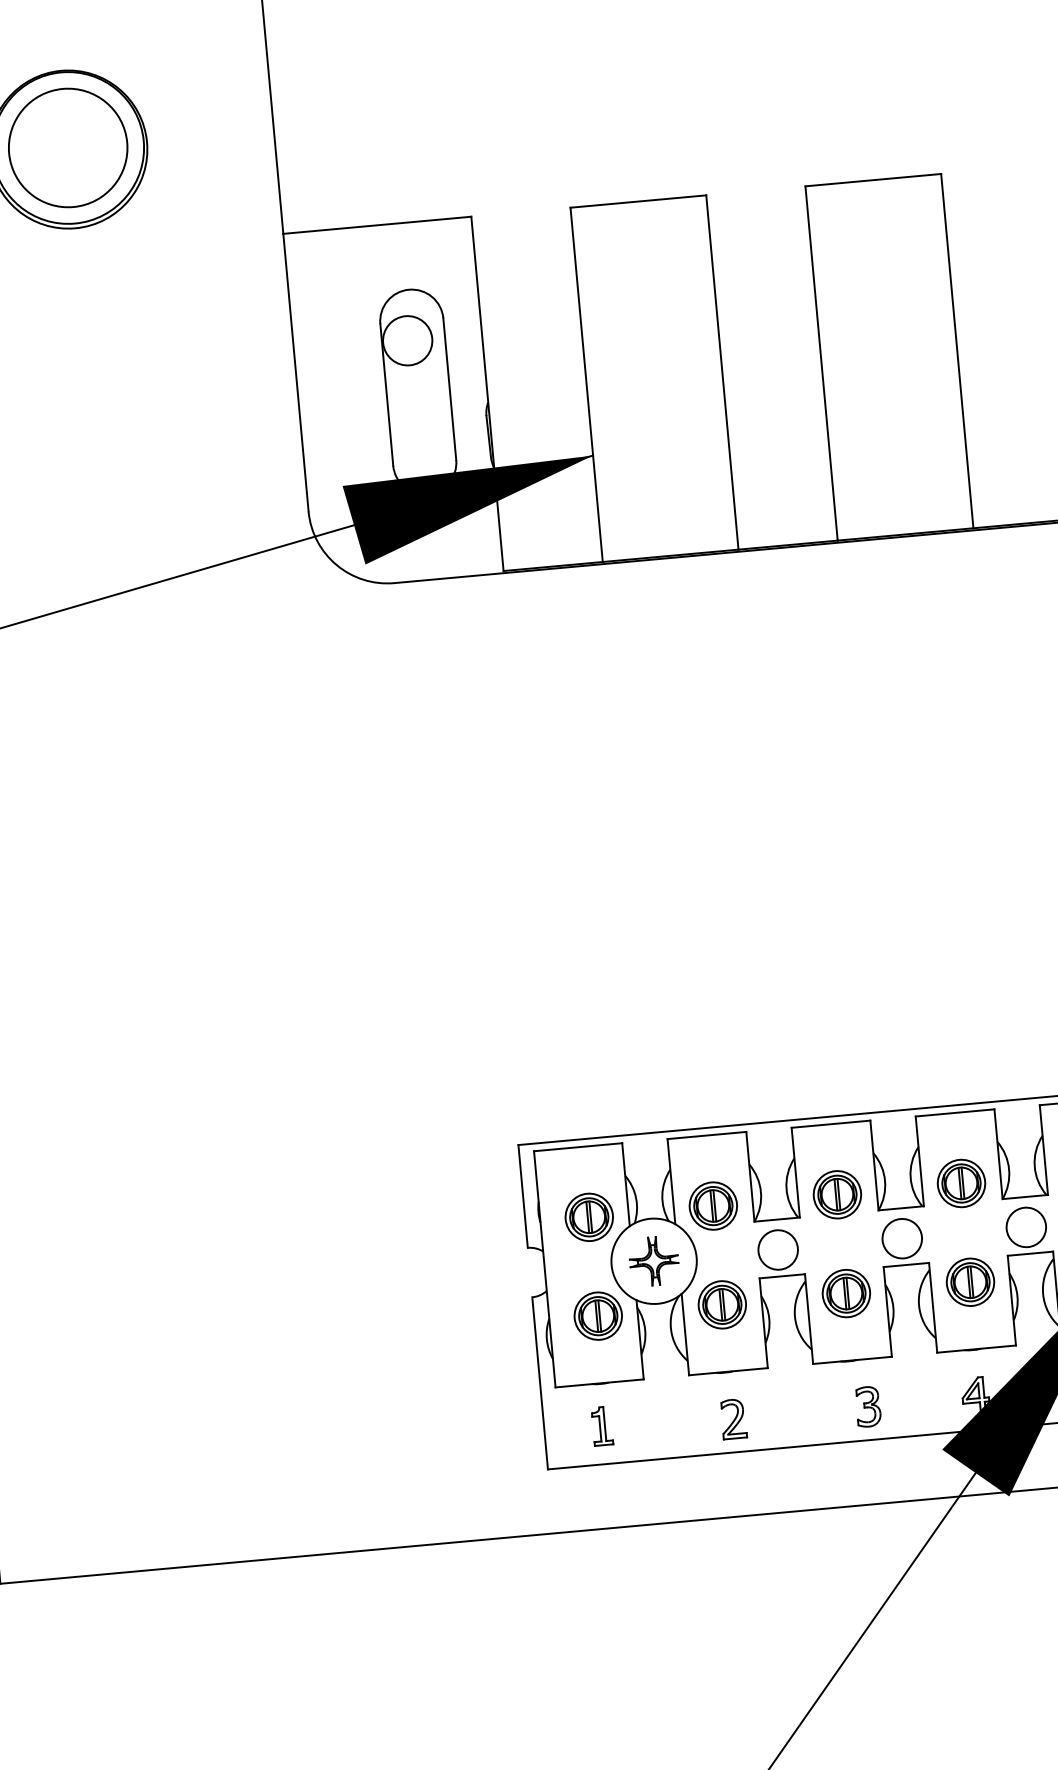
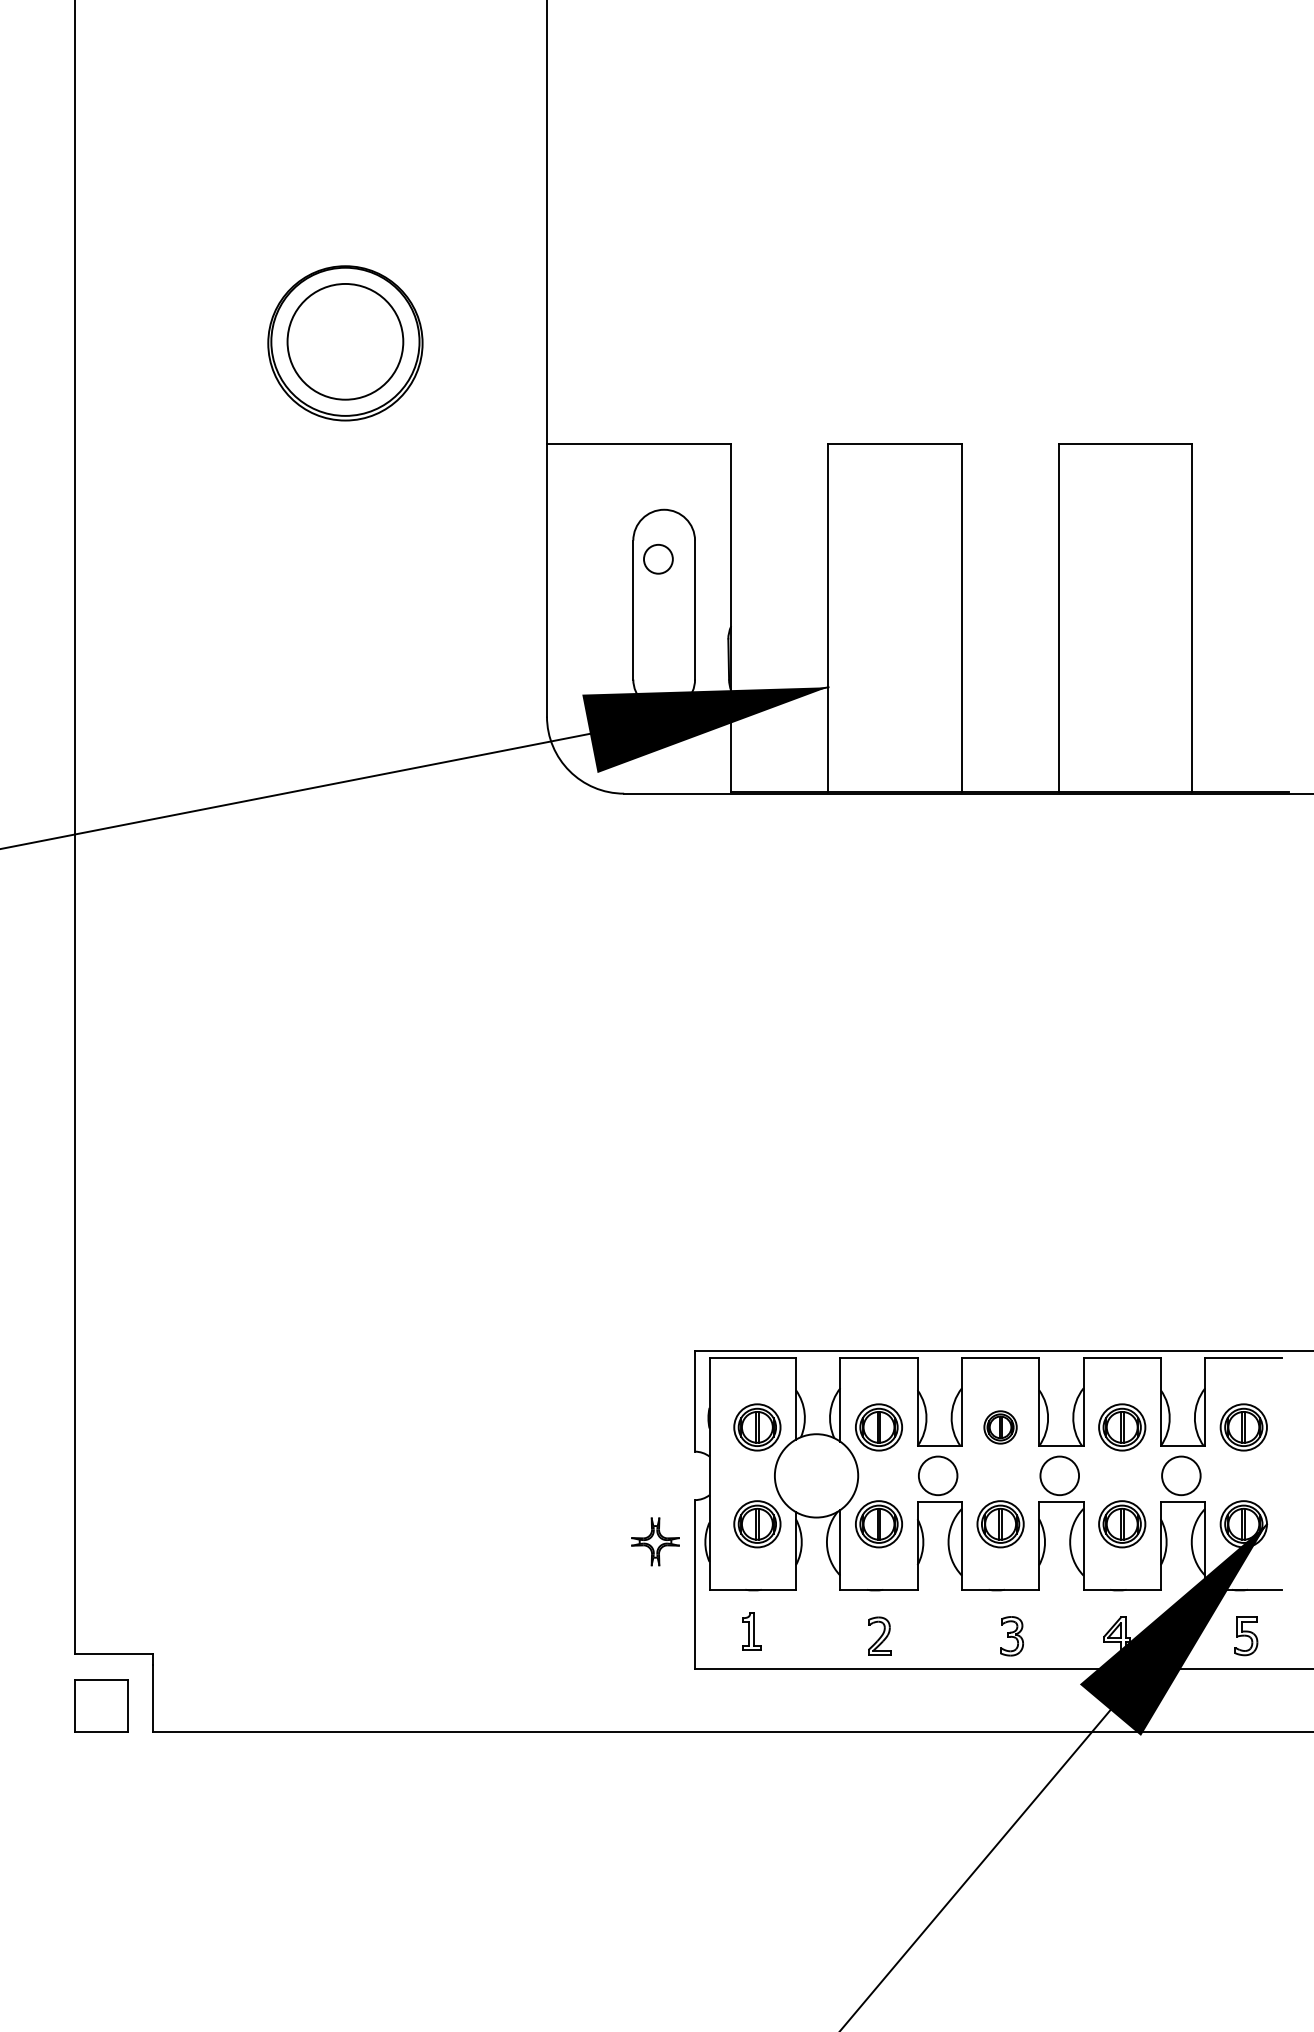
circle: (407, 340) -> (658, 559), size x0.6
part: (837, 1194) -> (1000, 1427), size x0.7
part: (654, 1260) -> (655, 1541), moved

